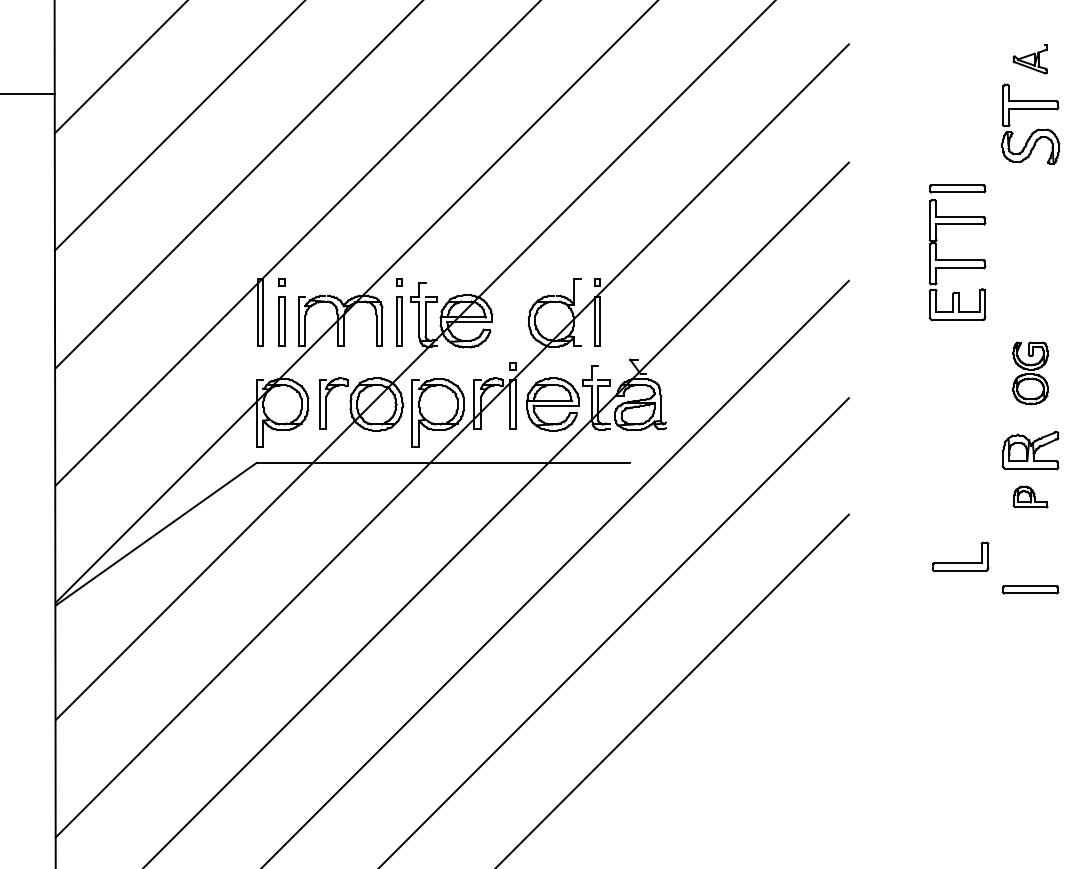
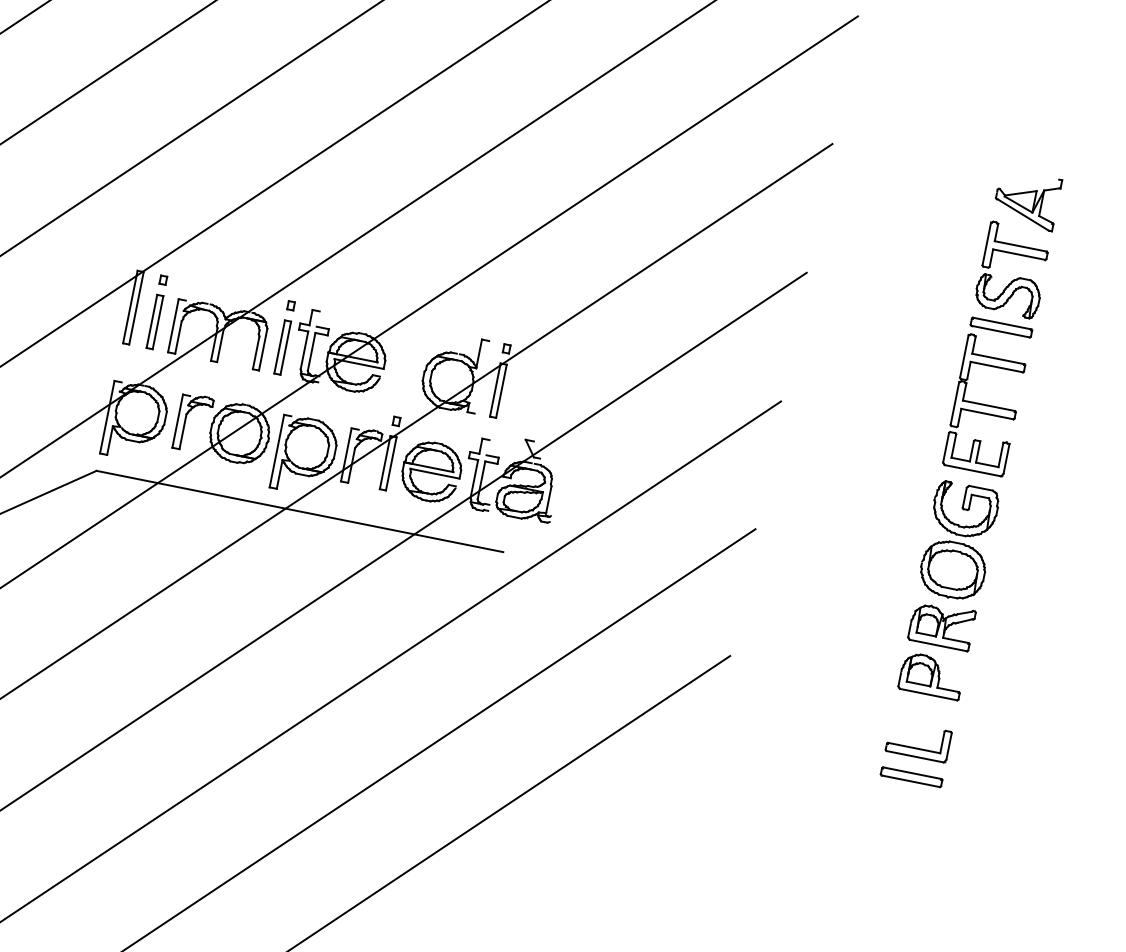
part: (1029, 59) -> (1025, 199), size x1.67
part: (957, 259) -> (985, 404), moved
part: (1030, 373) -> (958, 541), size x1.67
part: (1030, 496) -> (931, 675), size x1.67
part: (960, 556) -> (918, 741), moved

